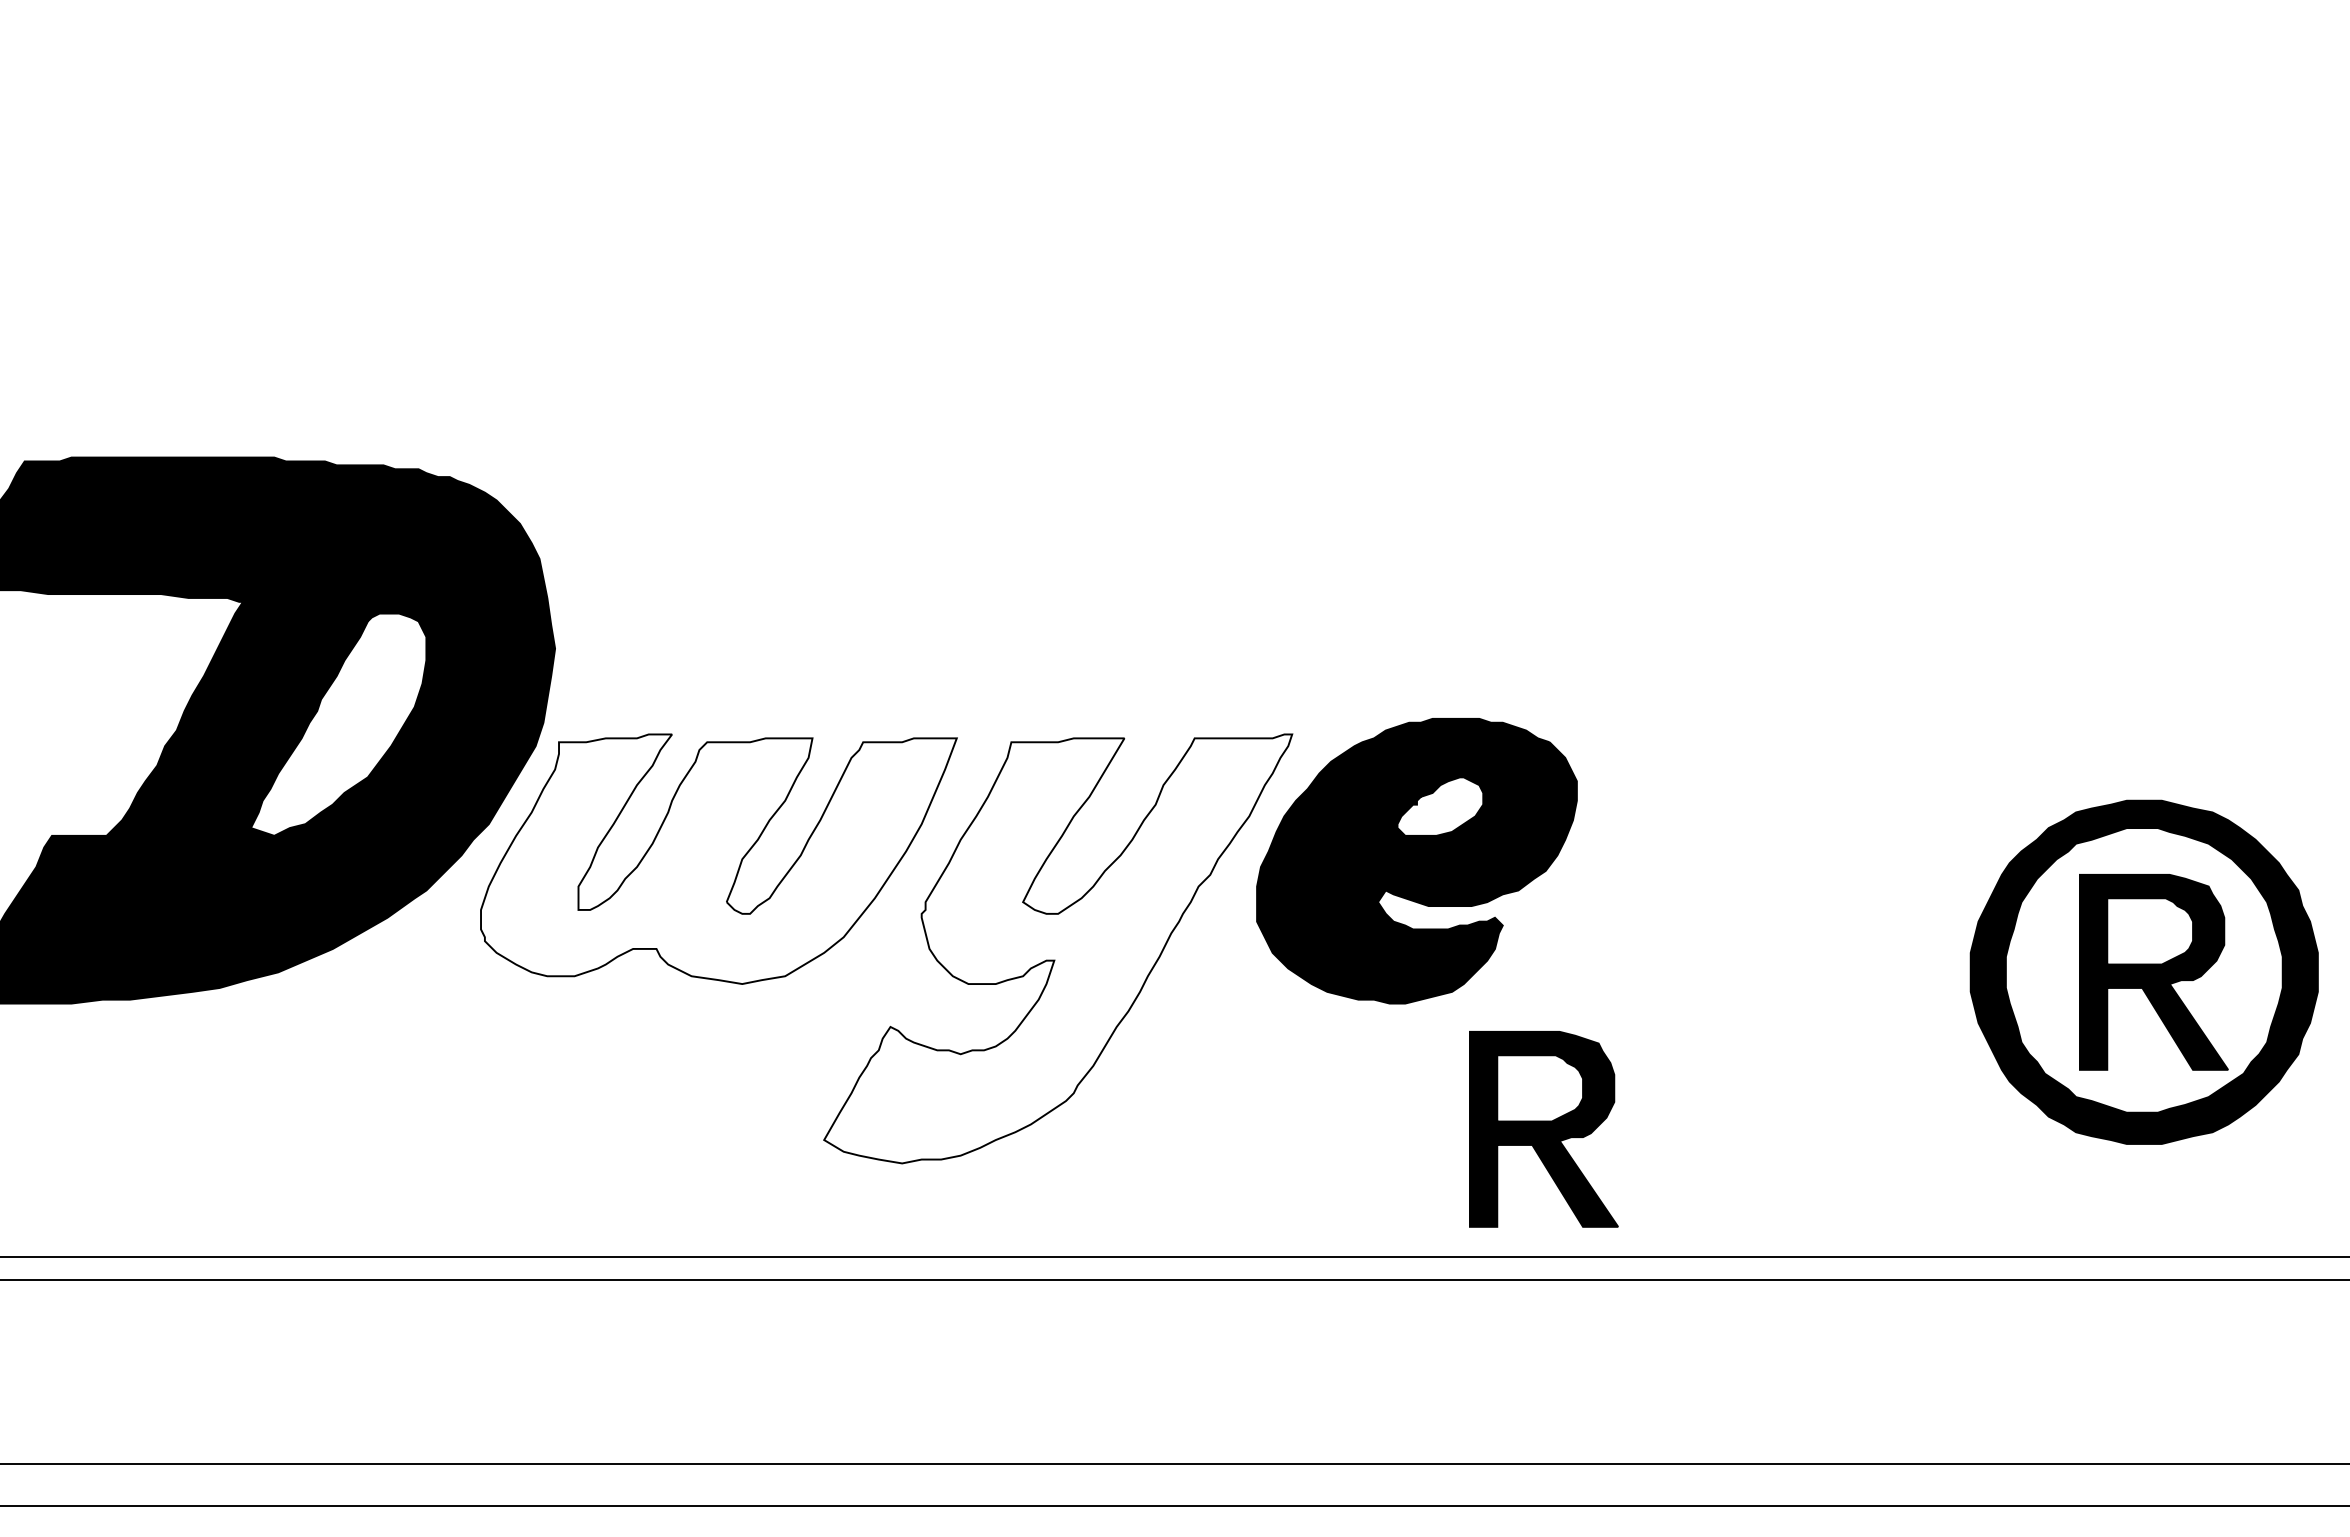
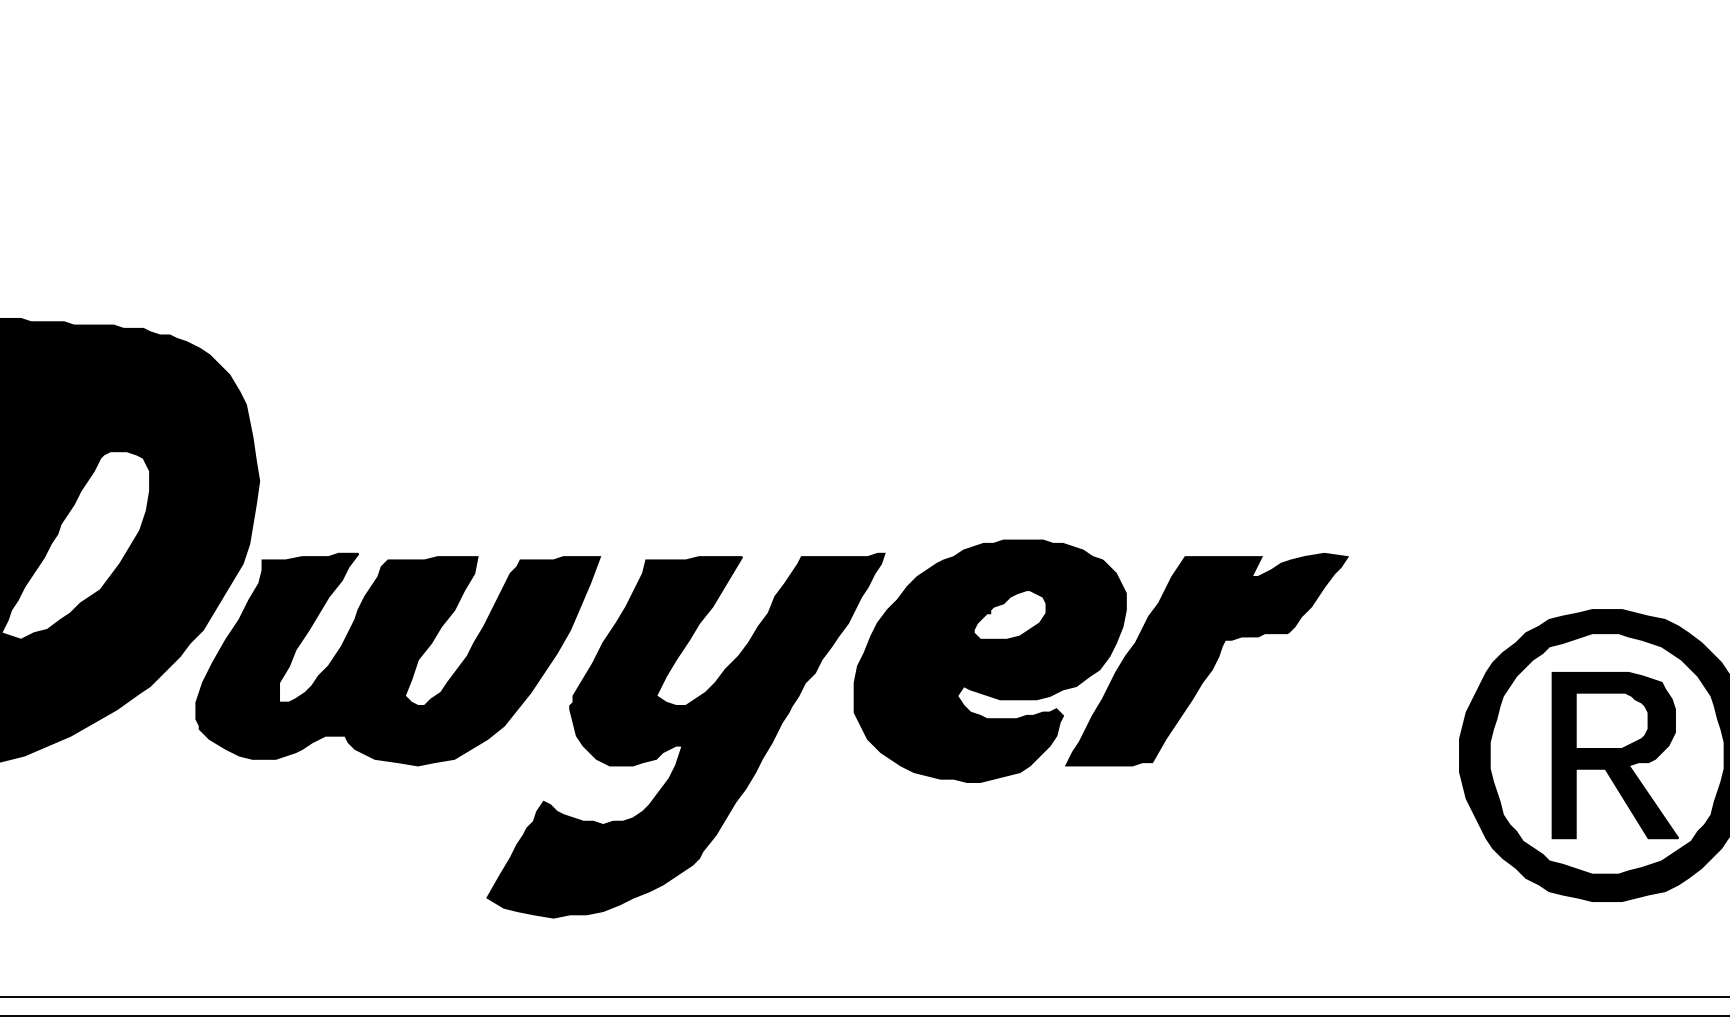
part: (1672, 858) -> (1206, 658), added
fill: (718, 859) -> (397, 659), added
fill: (1058, 948) -> (686, 735), added
part: (1543, 1129) -> (1097, 888), removed

